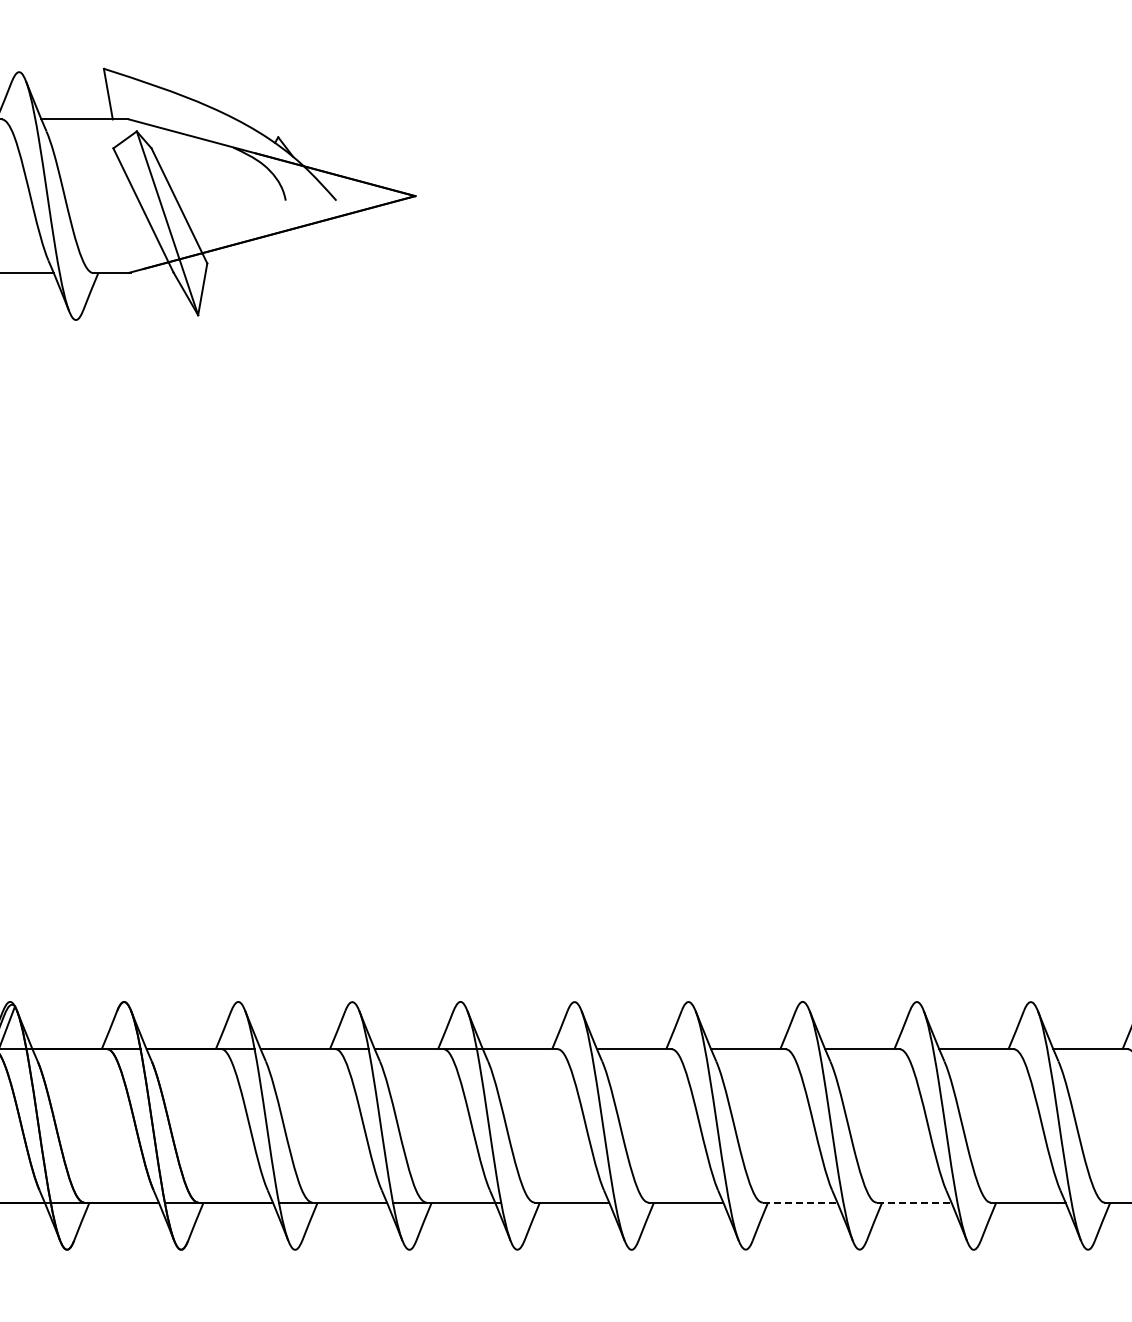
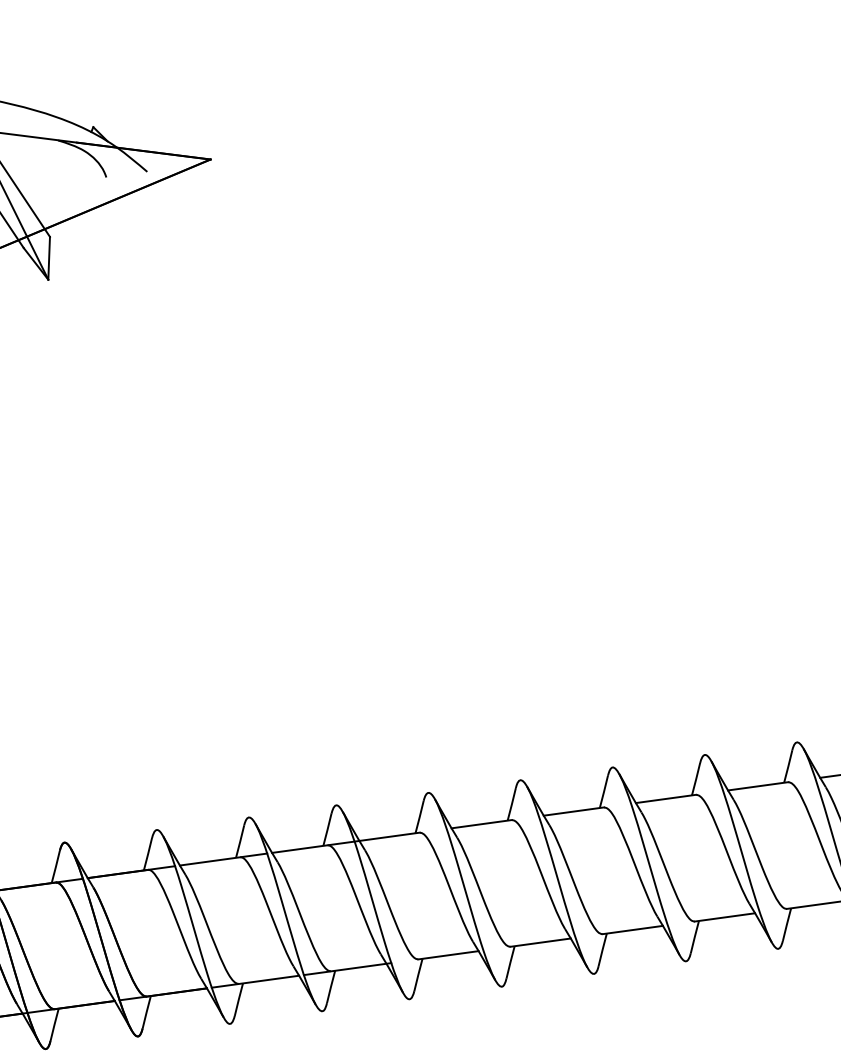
line: (800, 1202) -> (633, 929), dashed -> solid
line: (914, 1202) -> (725, 917), dashed -> solid

